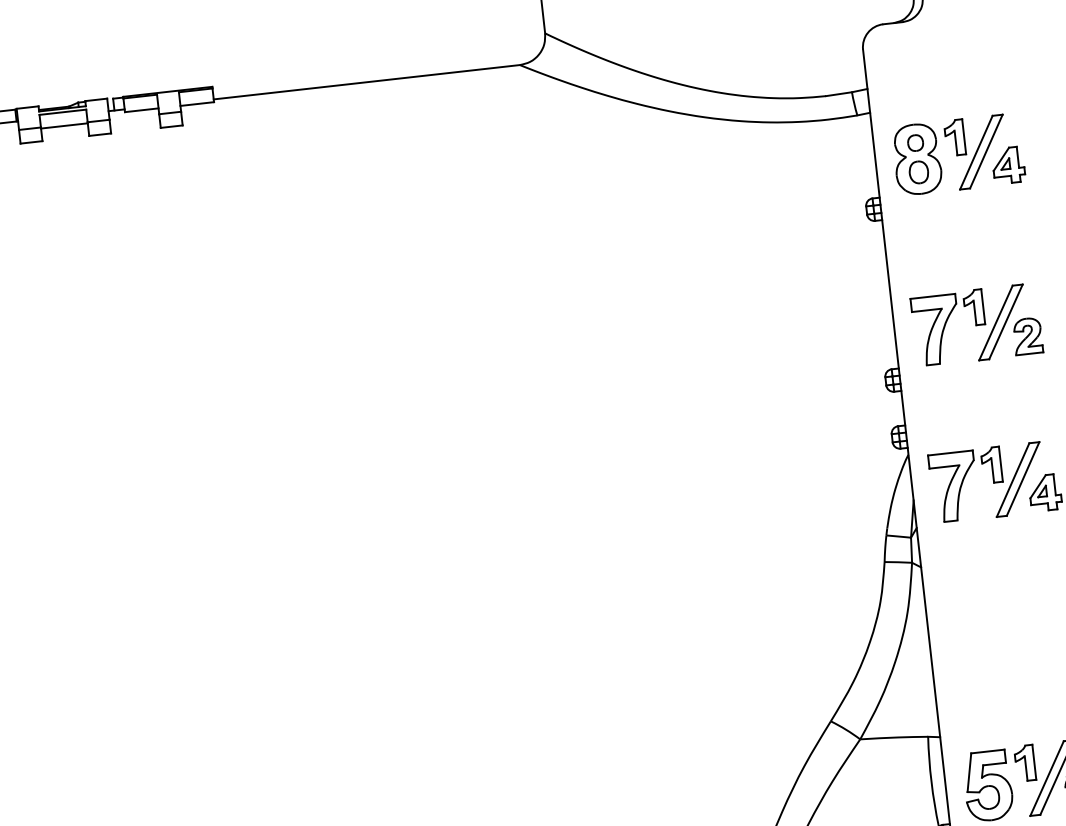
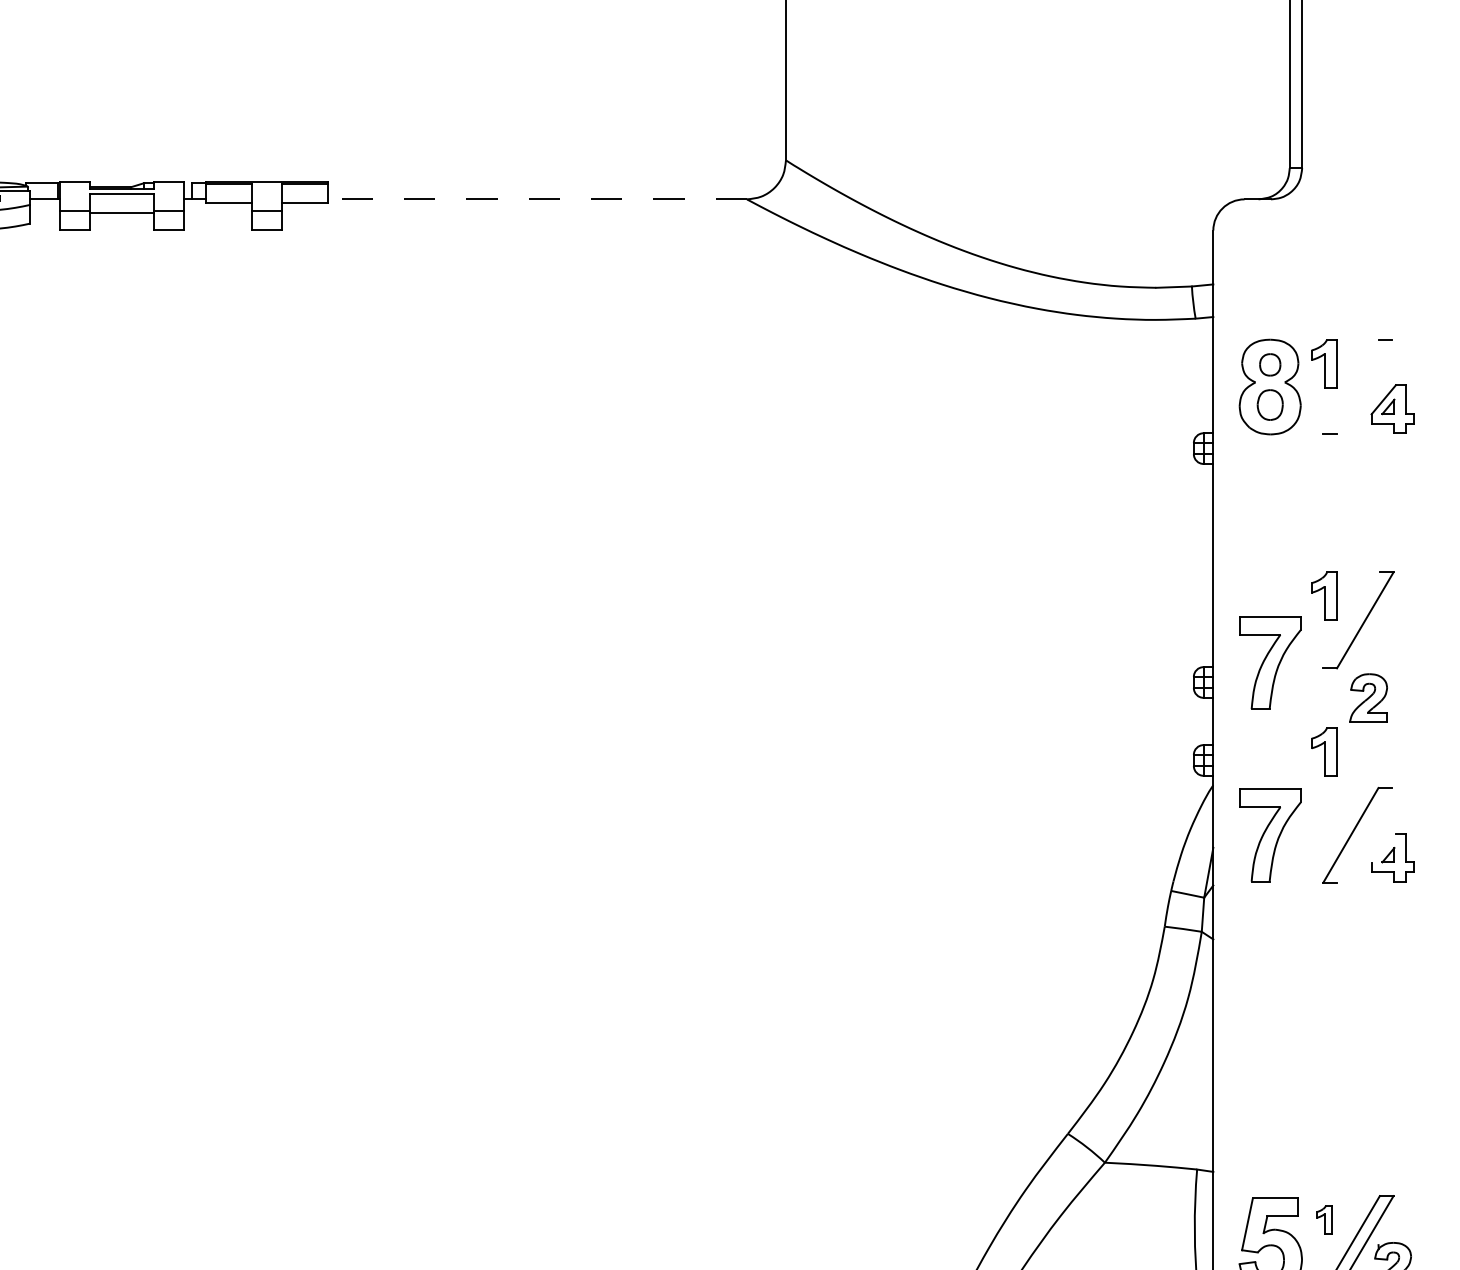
line: (366, 82) -> (537, 199), solid -> dashed
line: (986, 151) -> (1364, 386), removed
line: (976, 152) -> (1350, 386), removed
line: (995, 323) -> (1351, 620), removed
part: (936, 329) -> (1270, 662), moved
part: (1027, 335) -> (1368, 697), moved
part: (991, 464) -> (1324, 751), moved
line: (1023, 479) -> (1364, 835), removed
line: (1037, 486) -> (1383, 847), removed
part: (1025, 762) -> (1324, 1219), size x0.6

